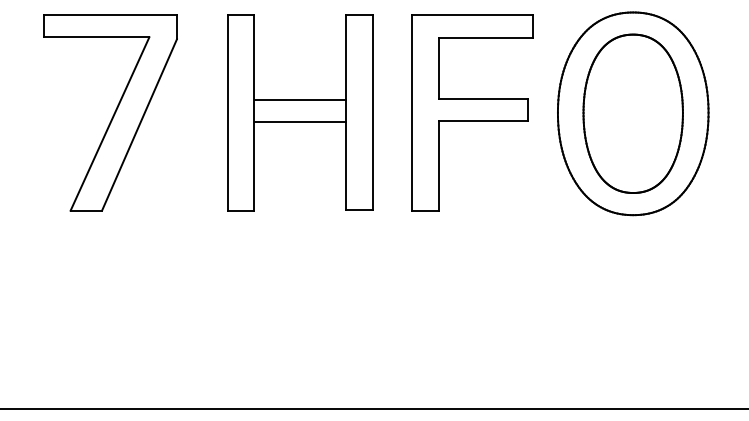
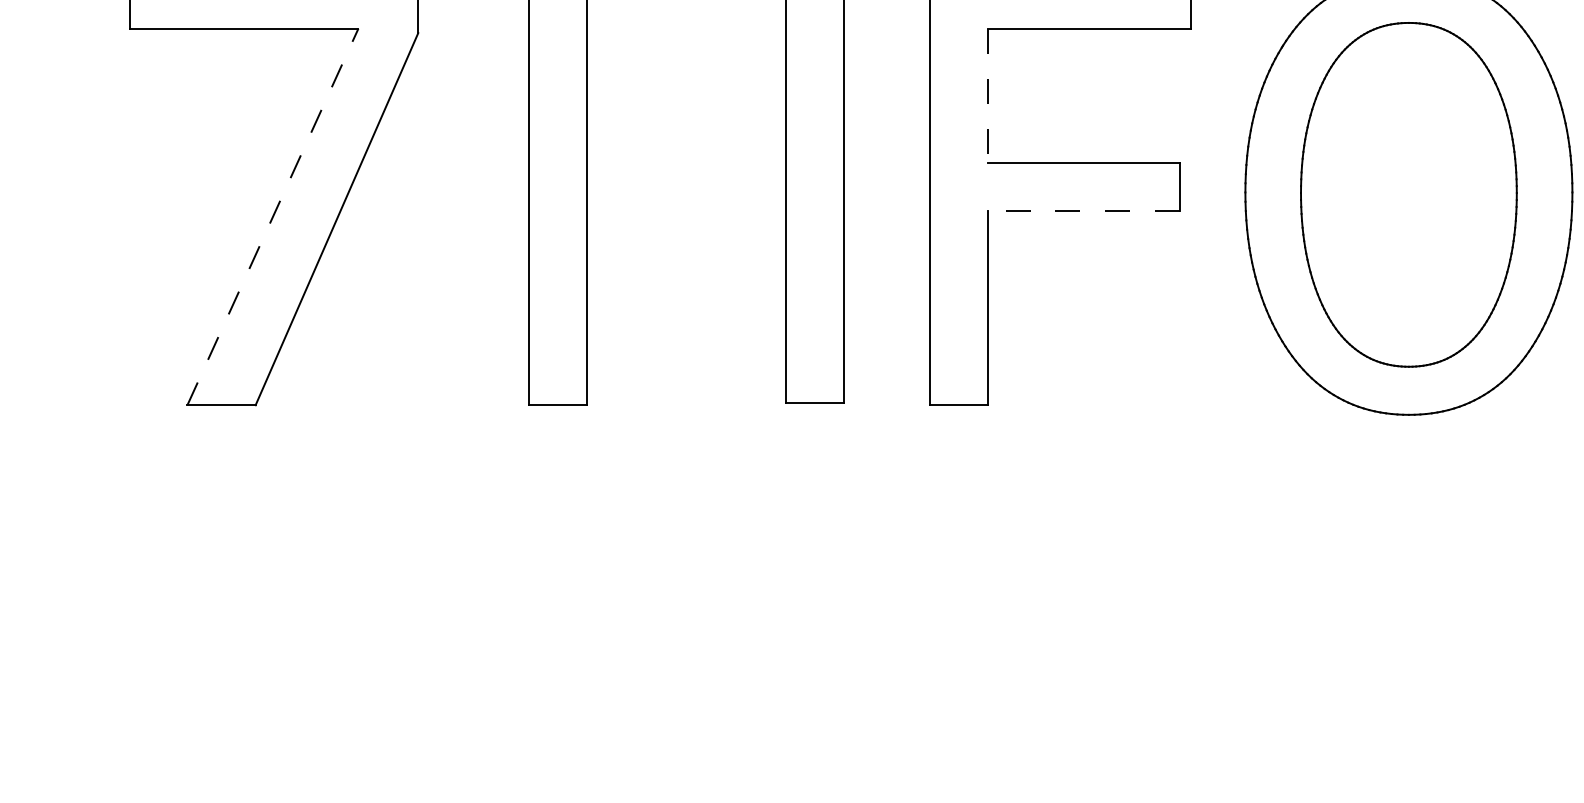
line: (439, 68) -> (988, 96), solid -> dashed
line: (300, 100) -> (686, 165), removed
line: (483, 121) -> (1083, 211), solid -> dashed
line: (300, 122) -> (686, 213), removed
line: (110, 123) -> (273, 215), solid -> dashed

